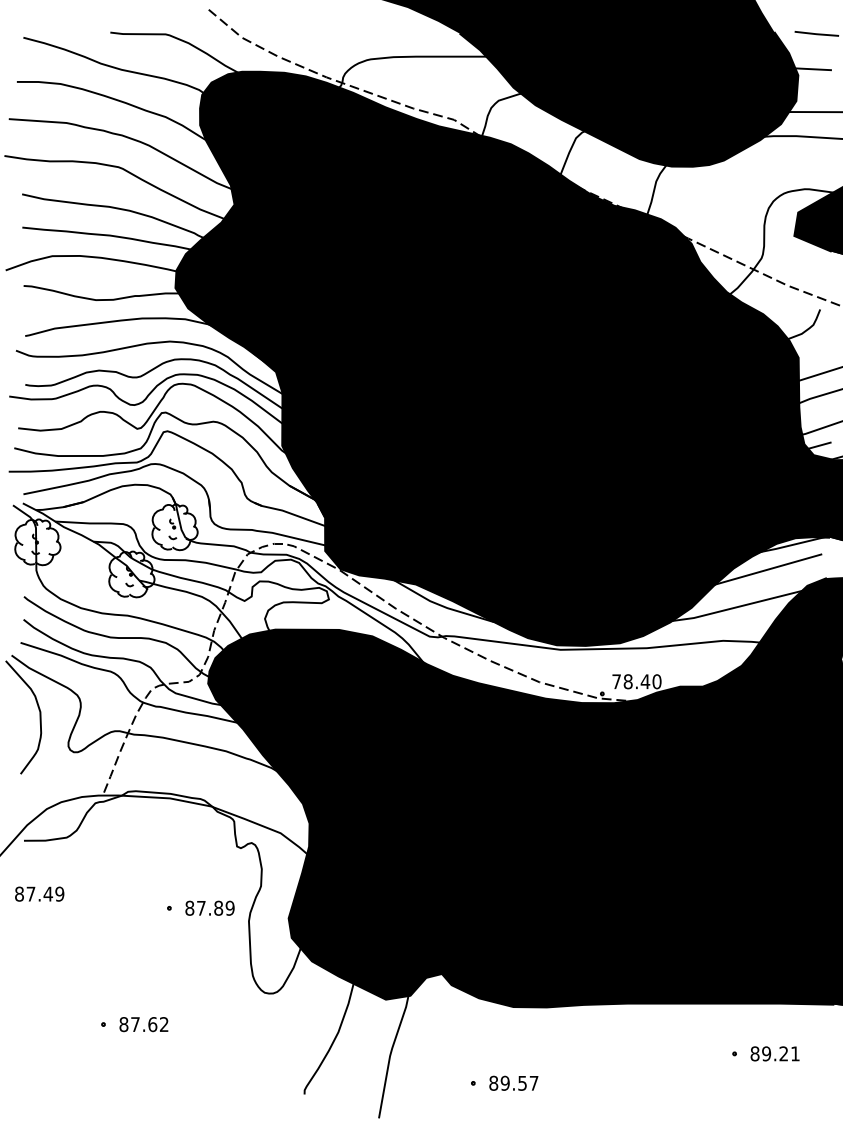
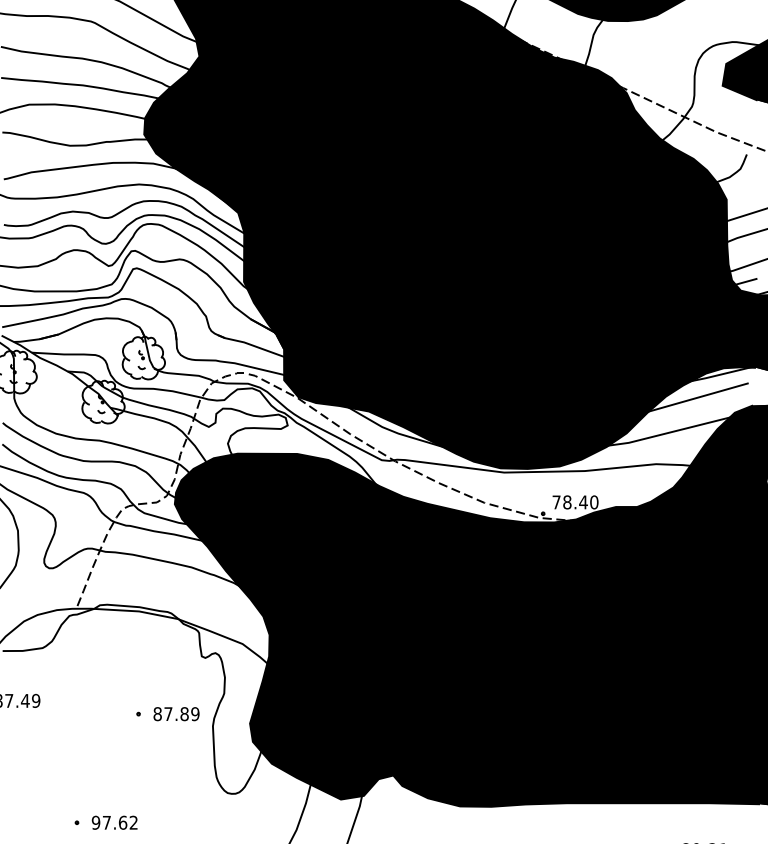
text: (123, 1024) -> (95, 822), 87.62 -> 97.62

